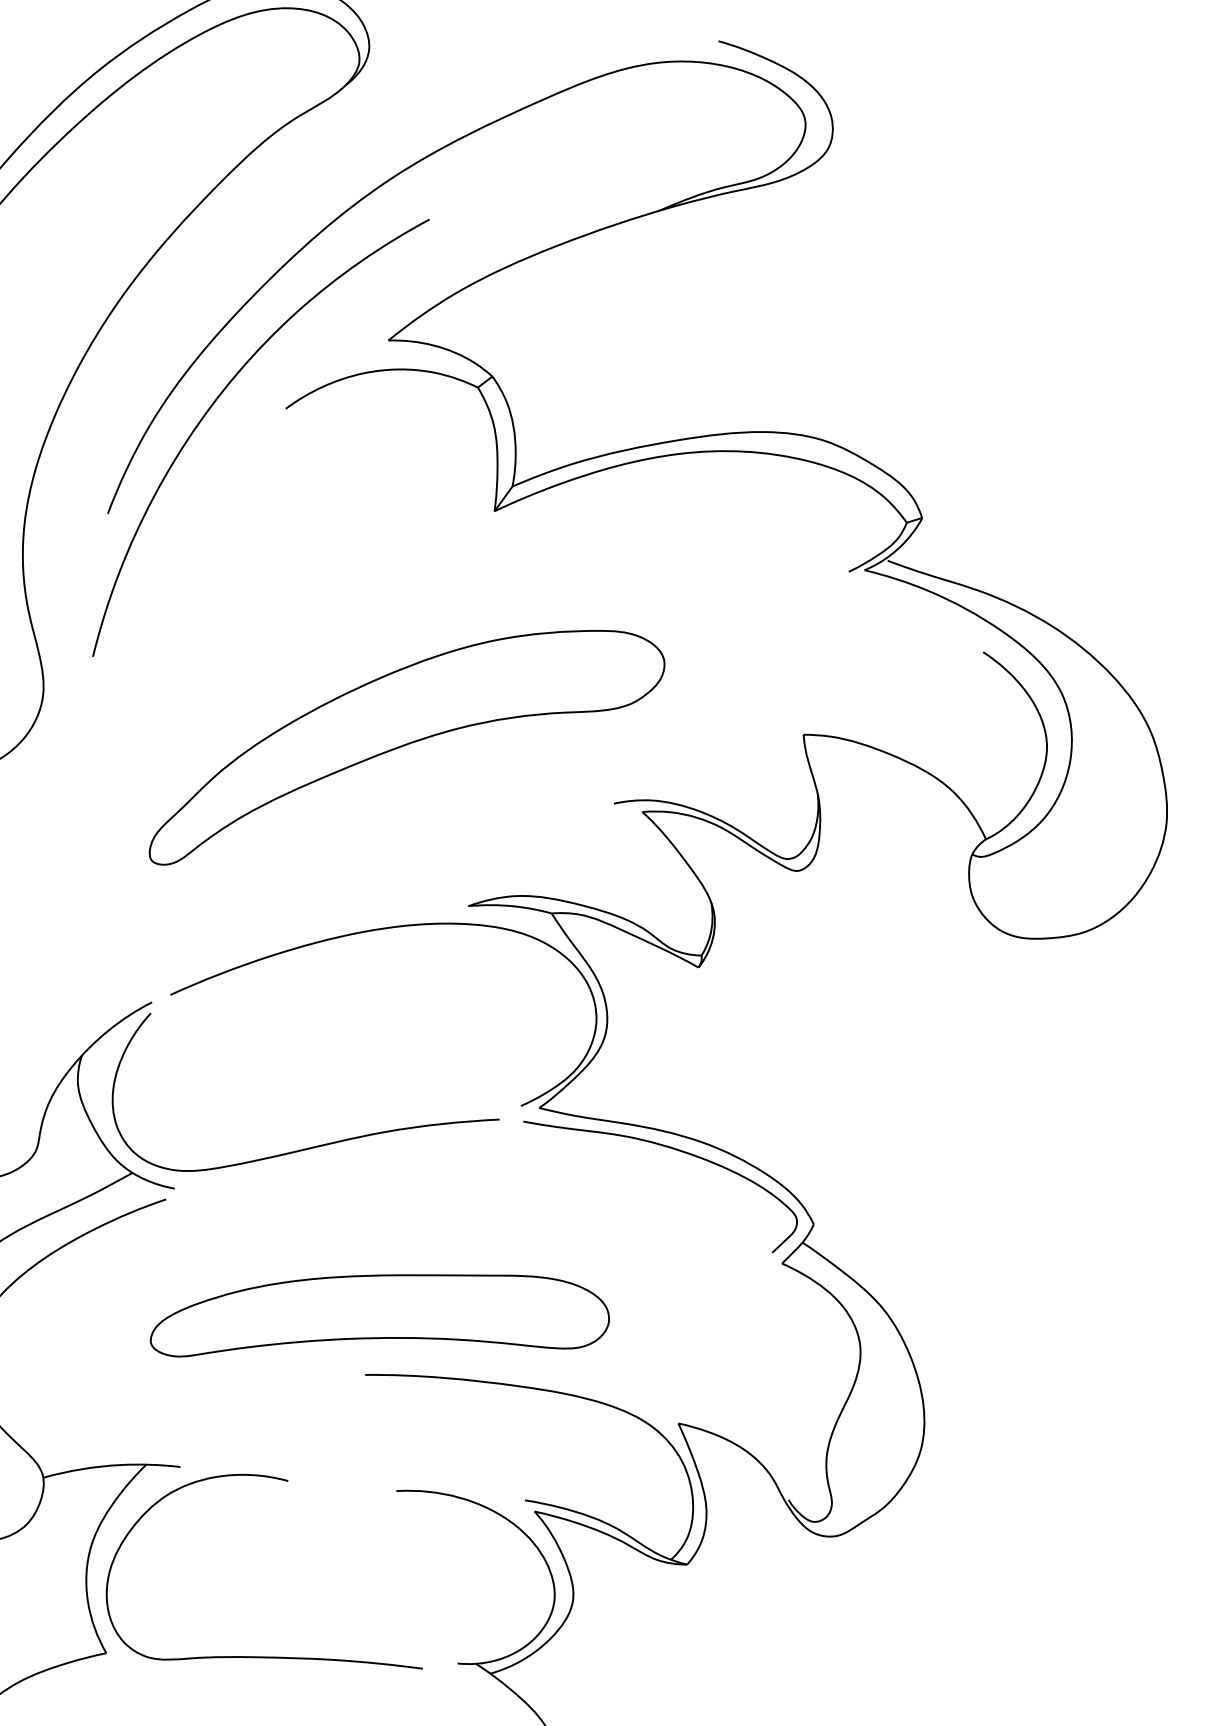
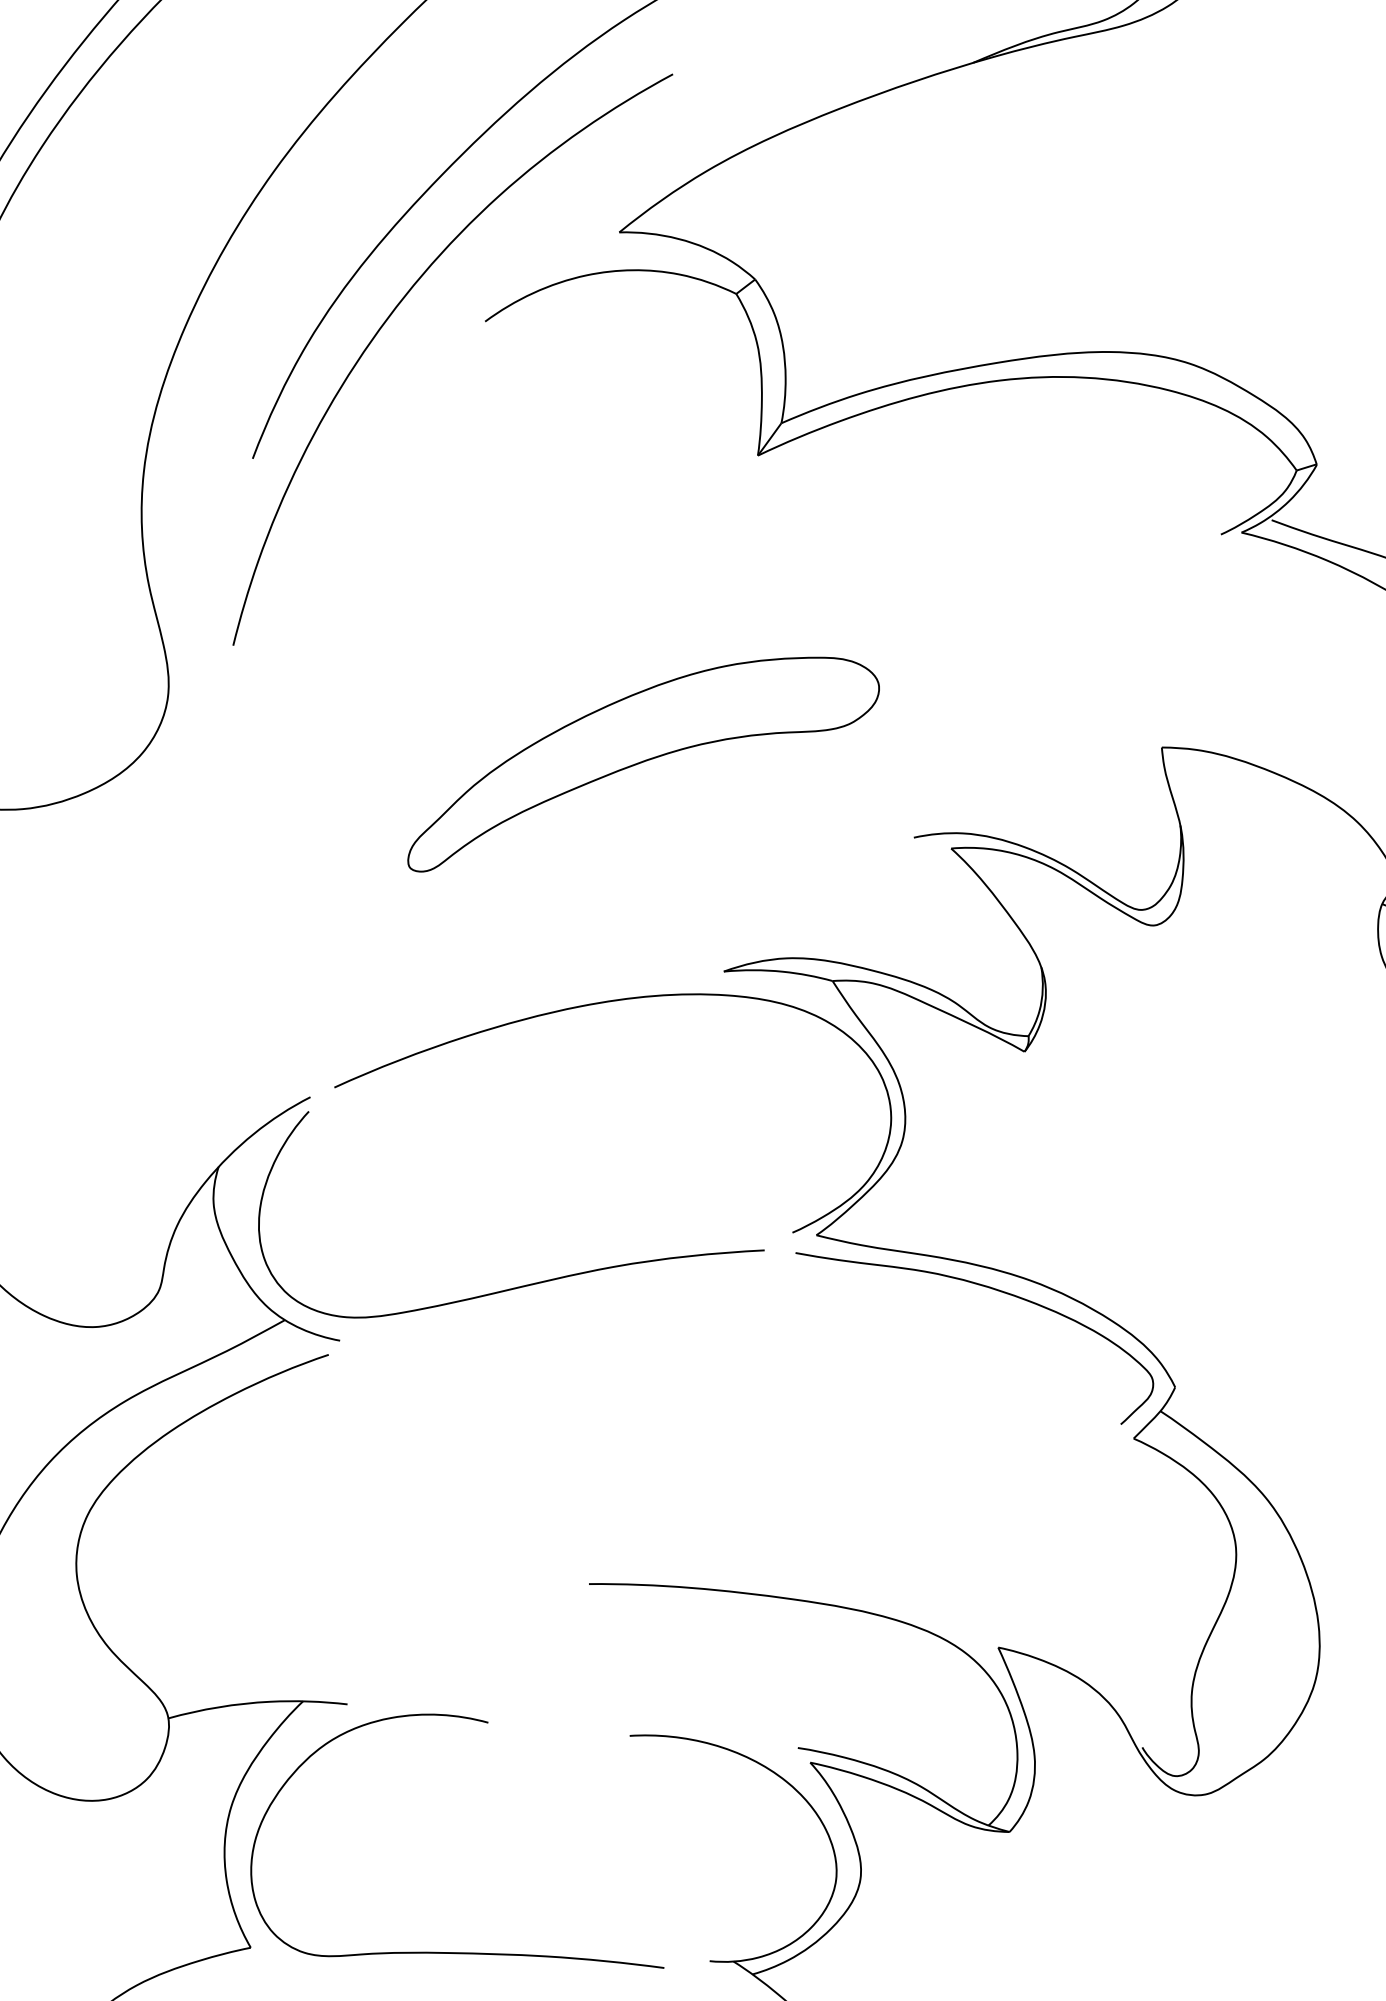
part: (406, 747) -> (642, 764), size x0.7
part: (379, 1315) -> (607, 1506), removed

